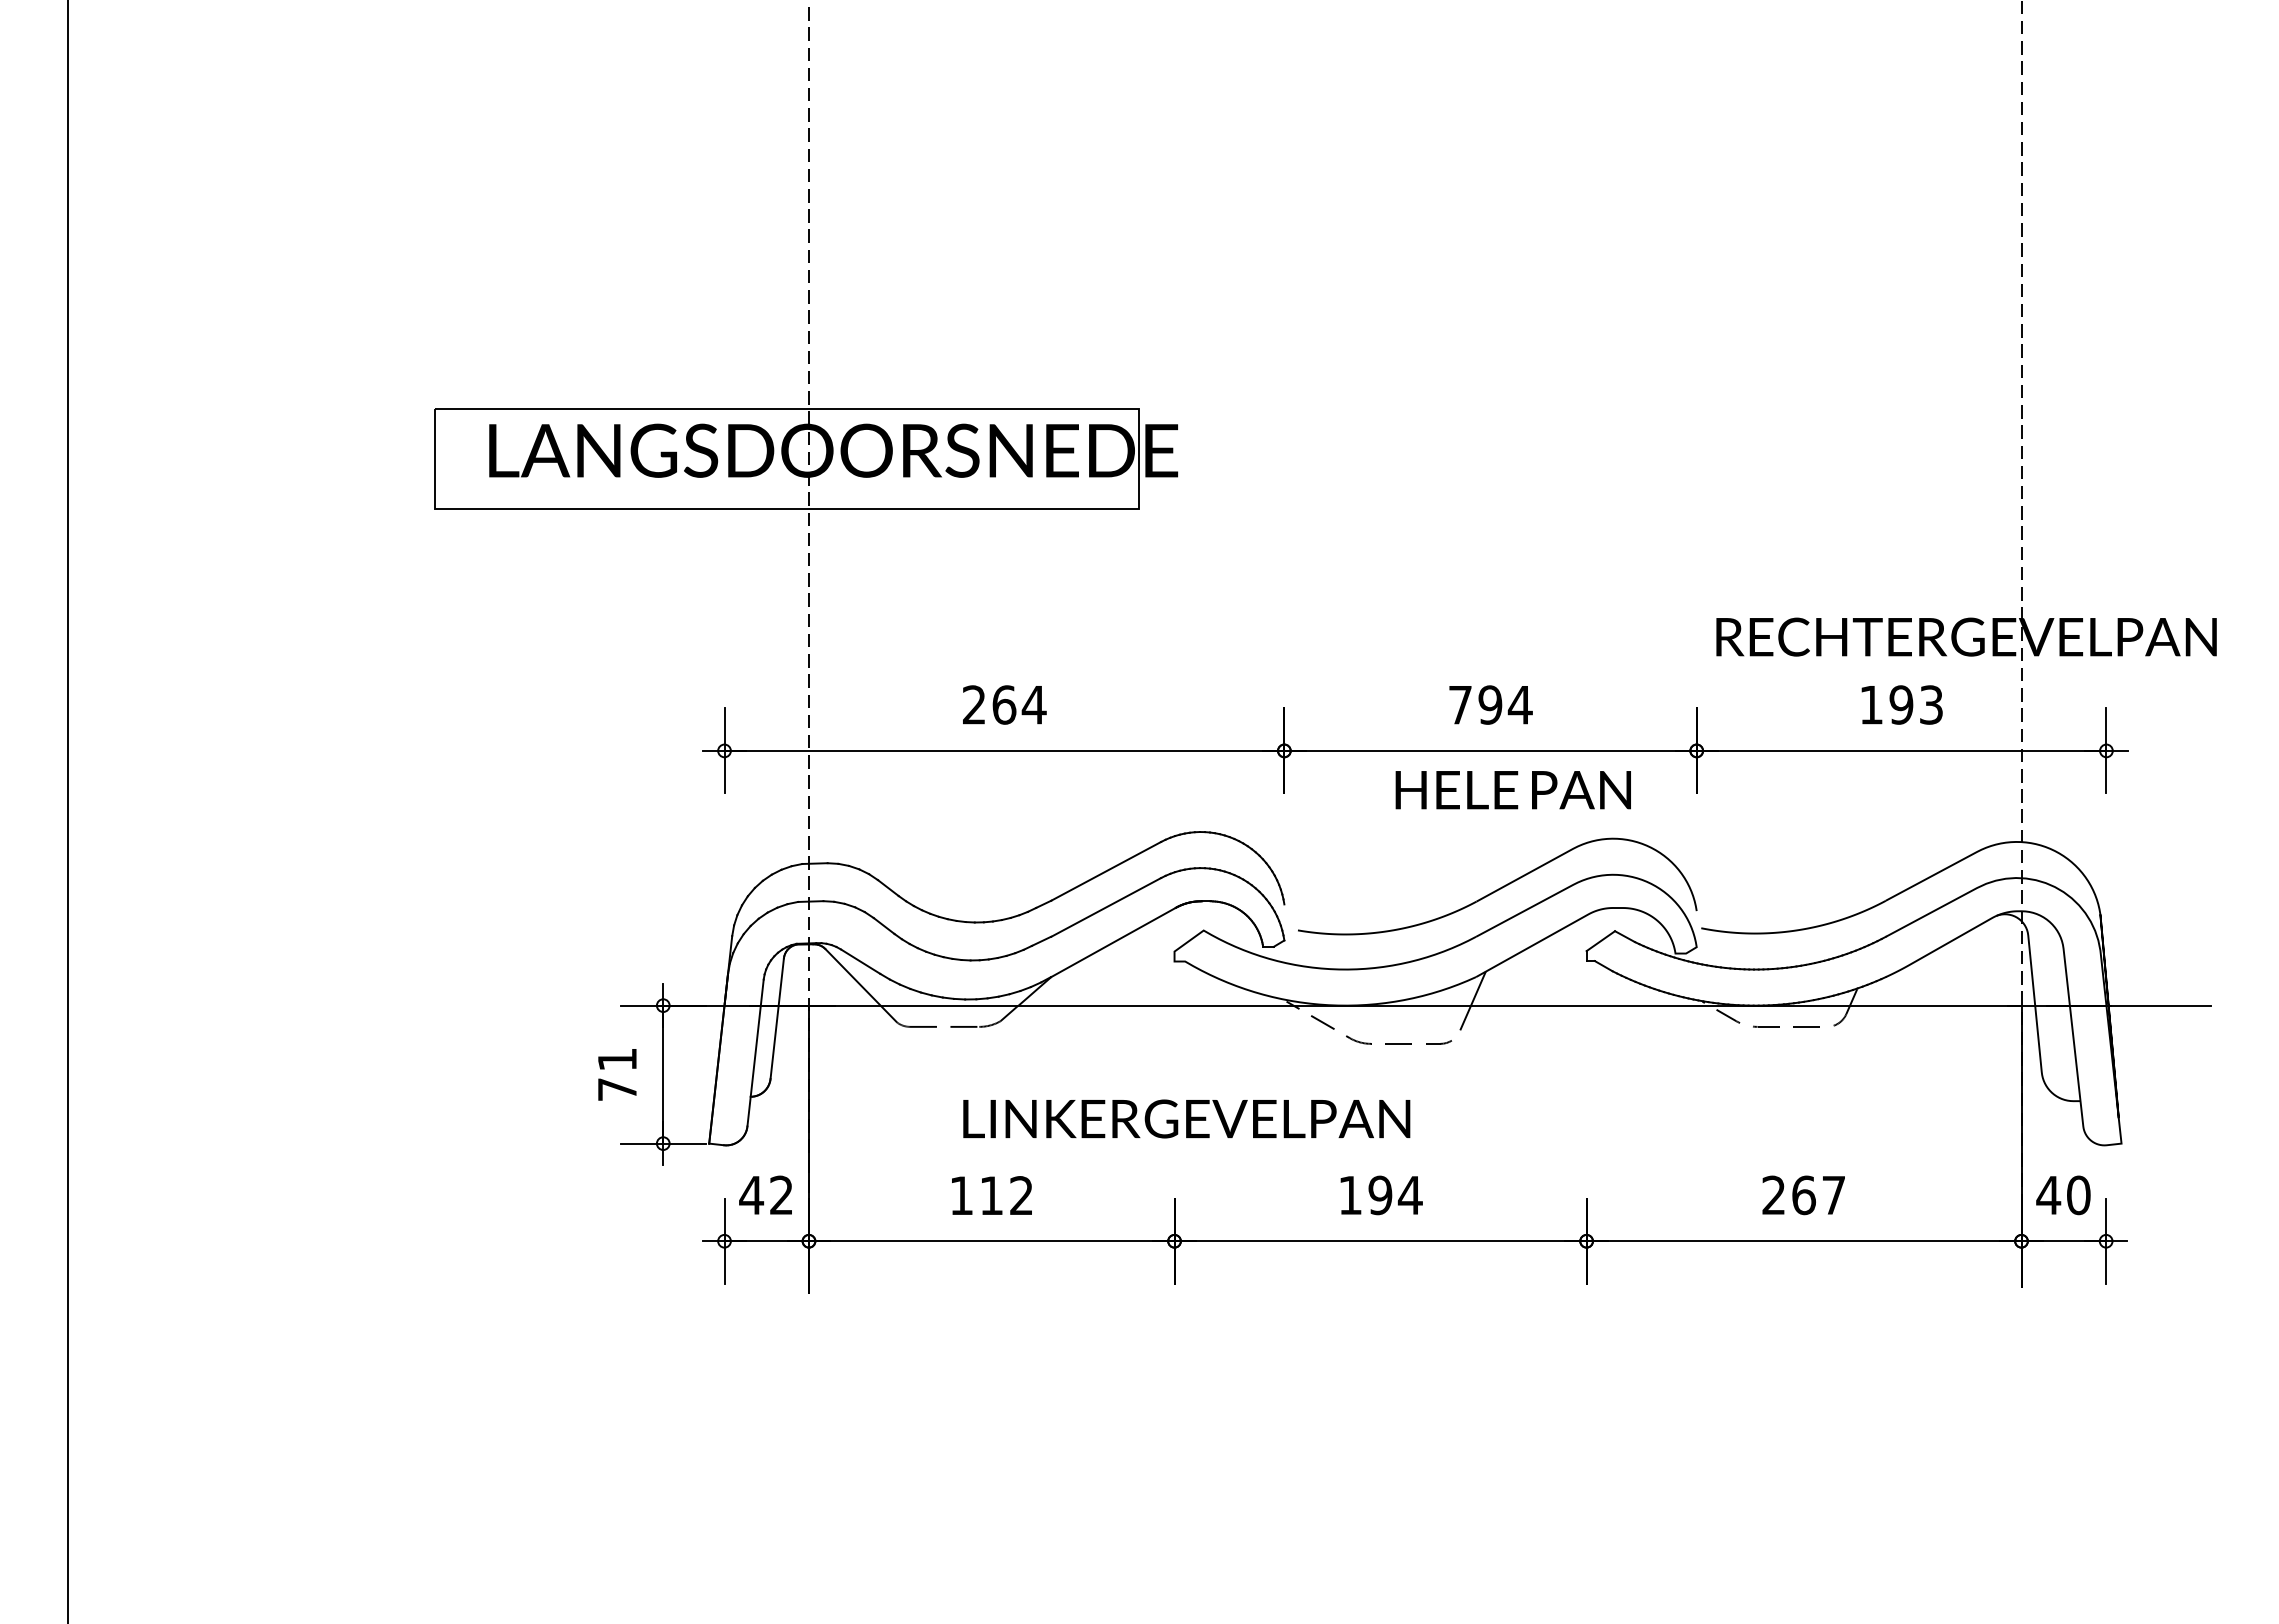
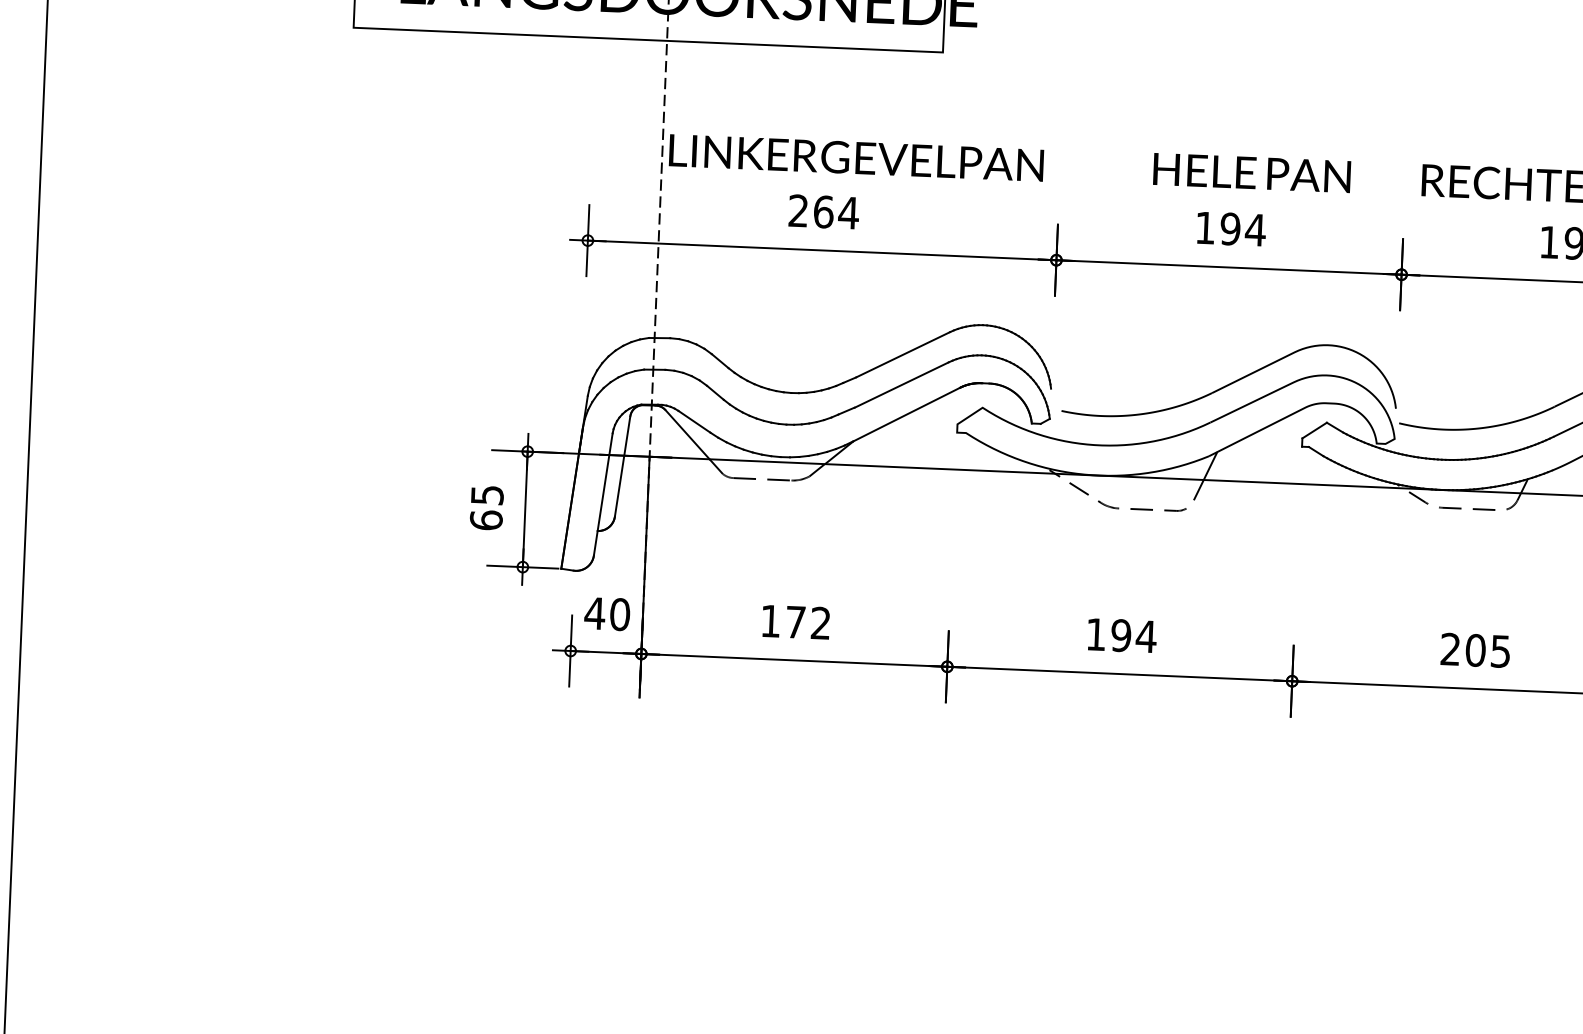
text: (1460, 705) -> (1205, 228), 794 -> 194
text: (1512, 790) -> (1251, 173), moved
text: (617, 1074) -> (486, 507), 71 -> 65
text: (1186, 1118) -> (856, 157), moved
text: (781, 1195) -> (619, 614), 42 -> 40
text: (991, 1195) -> (795, 622), 112 -> 172
text: (1818, 1195) -> (1487, 651), 267 -> 205

